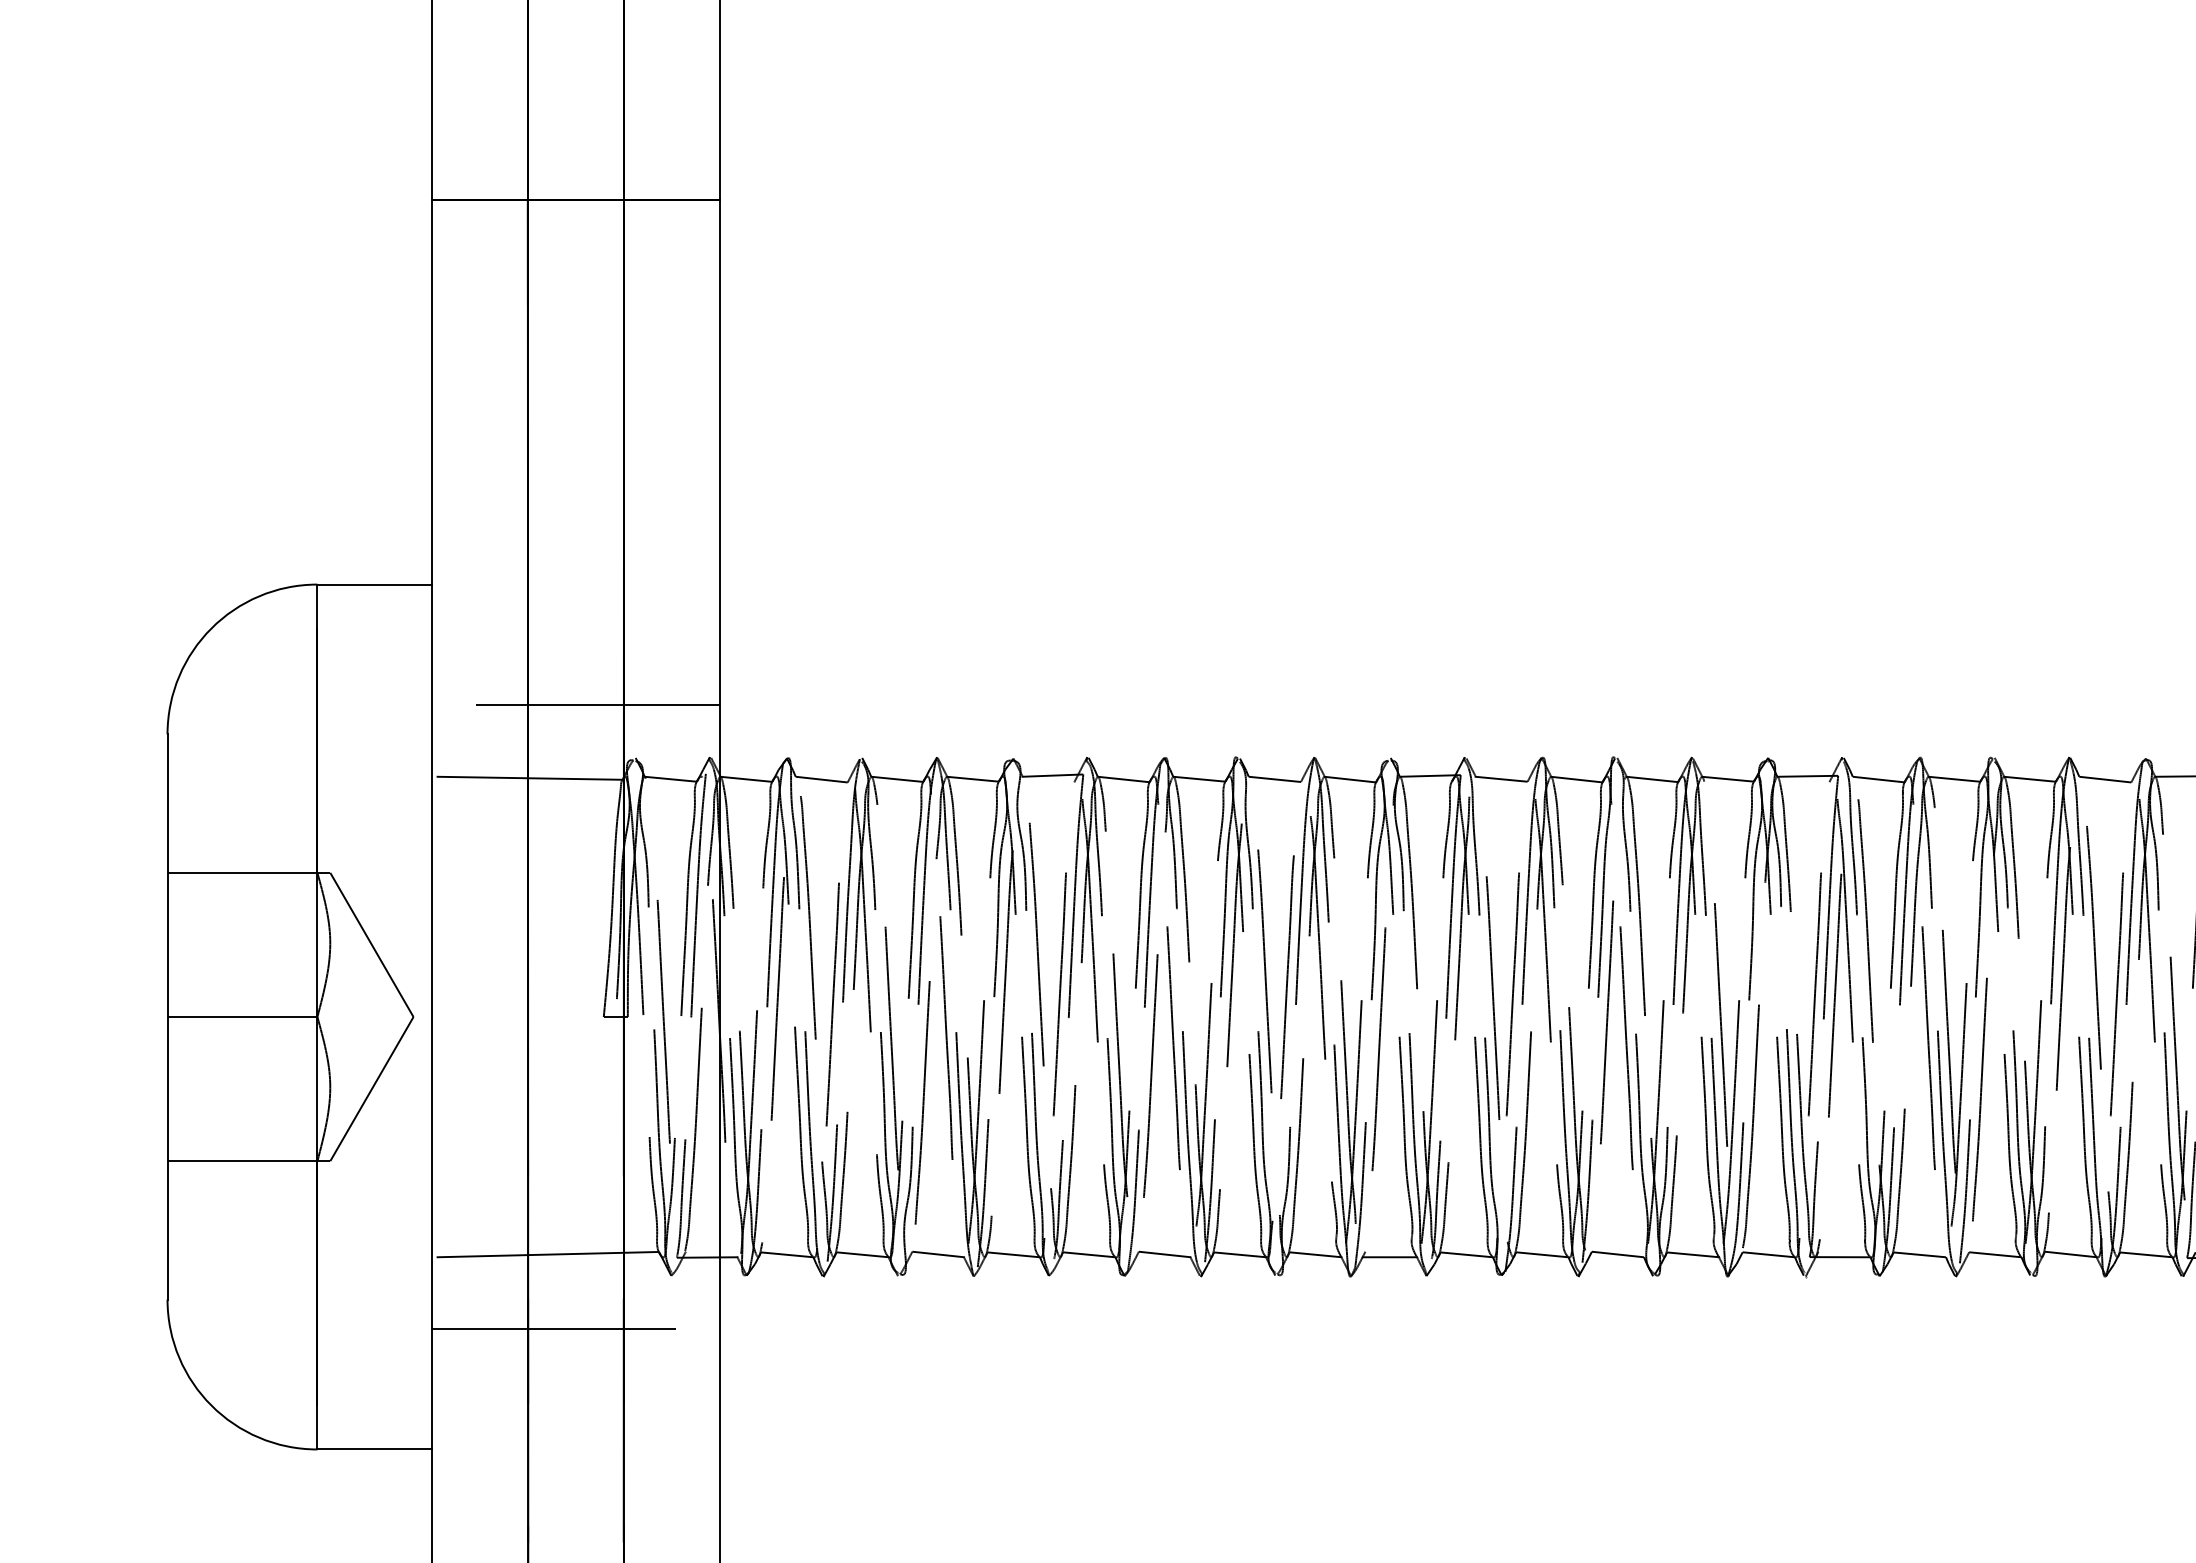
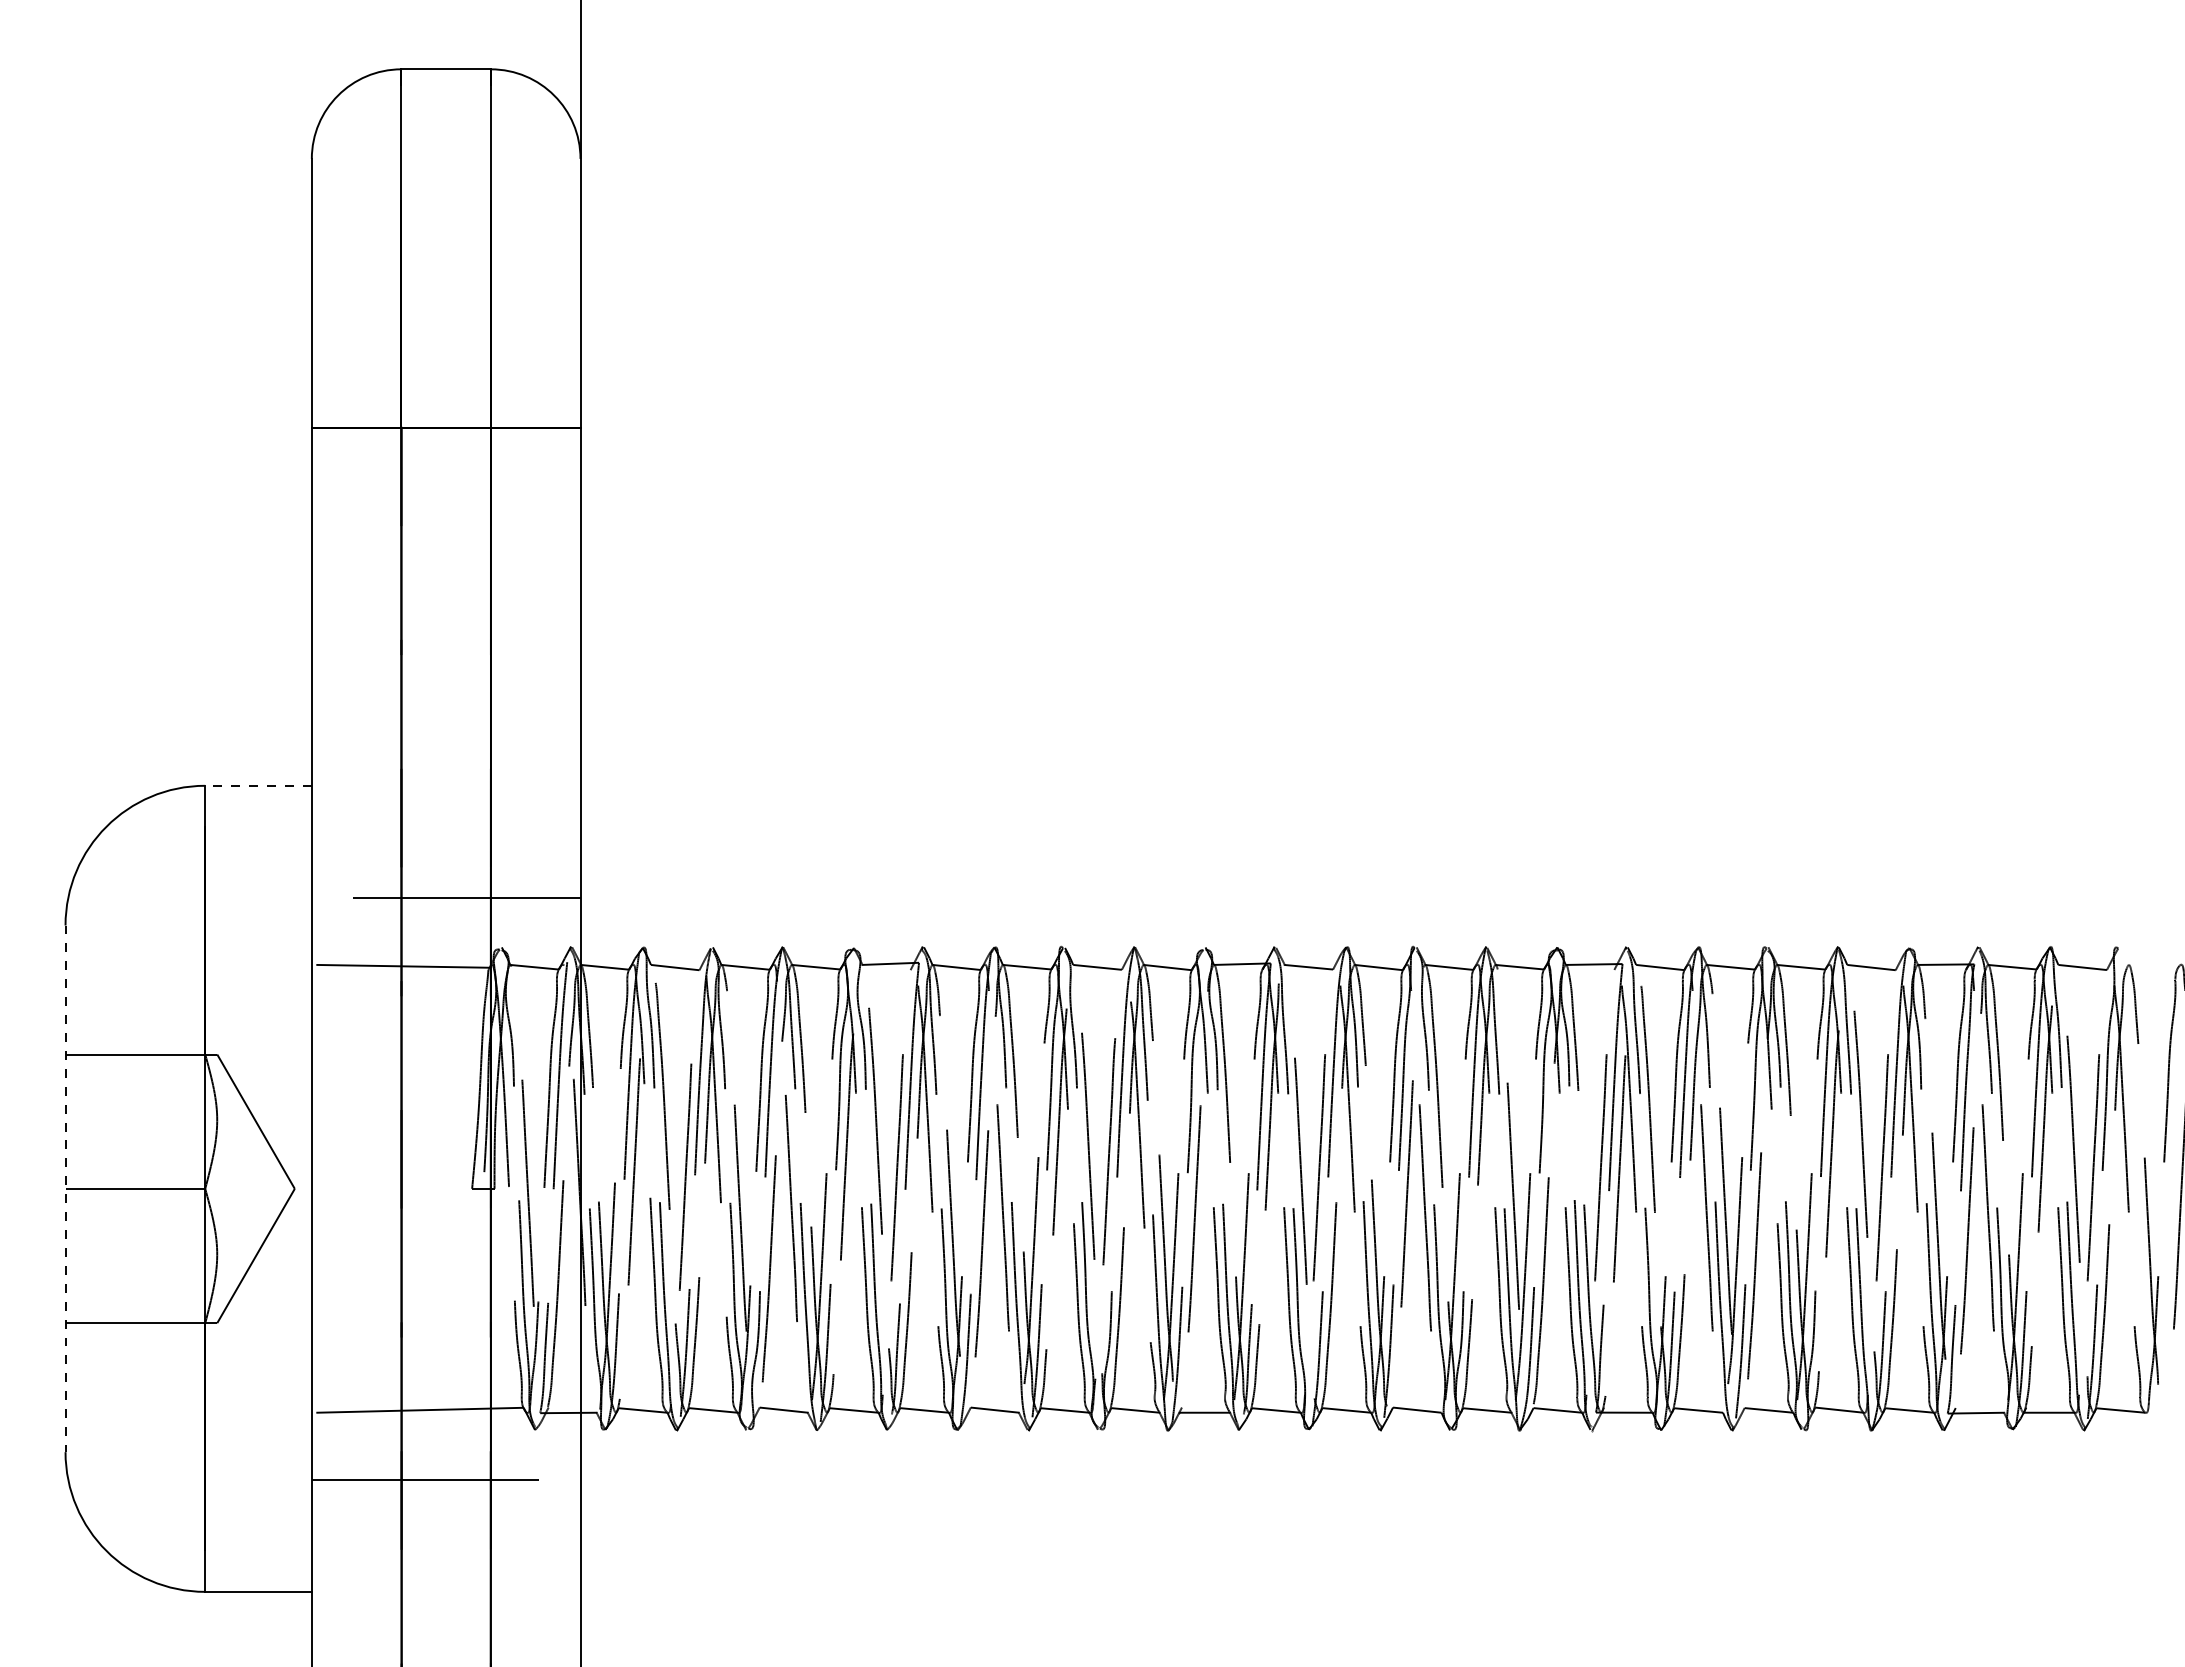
line: (374, 584) -> (258, 785), solid -> dashed
line: (167, 1017) -> (65, 1189), solid -> dashed

